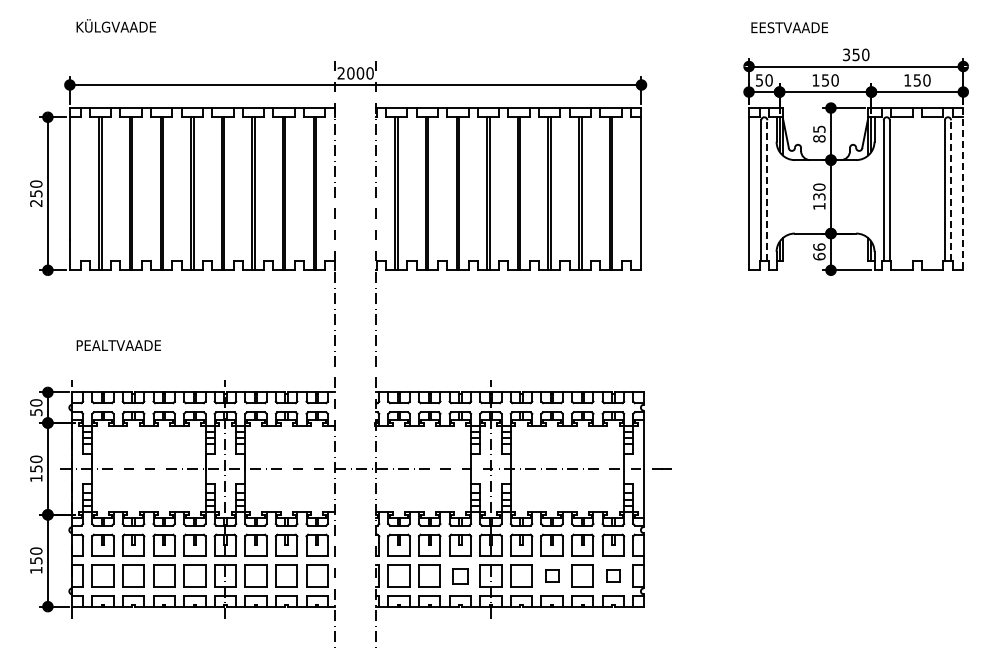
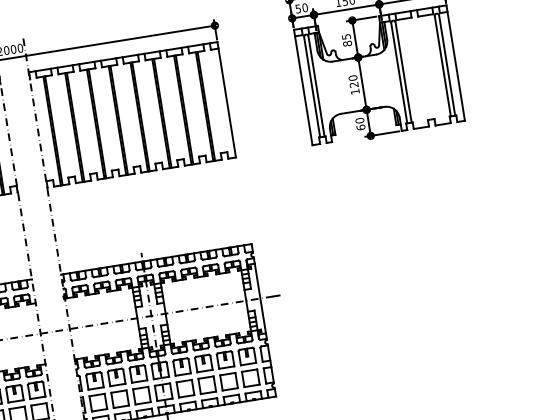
line: (963, 189) -> (455, 63), dashed -> solid
line: (767, 190) -> (316, 86), dashed -> solid
line: (951, 190) -> (447, 65), dashed -> solid
text: (819, 196) -> (354, 84), 130 -> 120
text: (819, 246) -> (359, 120), 66 -> 60
part: (460, 575) -> (141, 395), size x1.43
part: (551, 575) -> (206, 384), size x1.67
part: (613, 575) -> (250, 377), size x1.67

